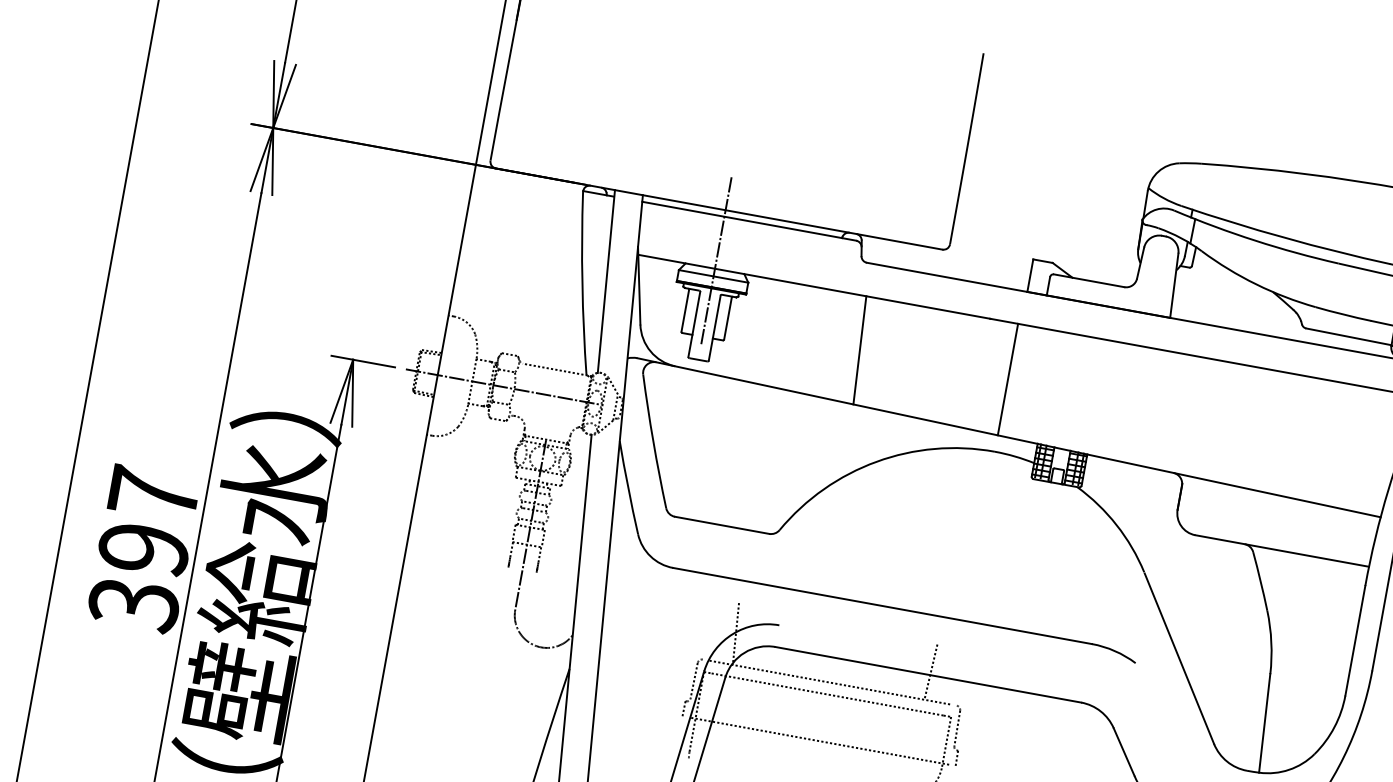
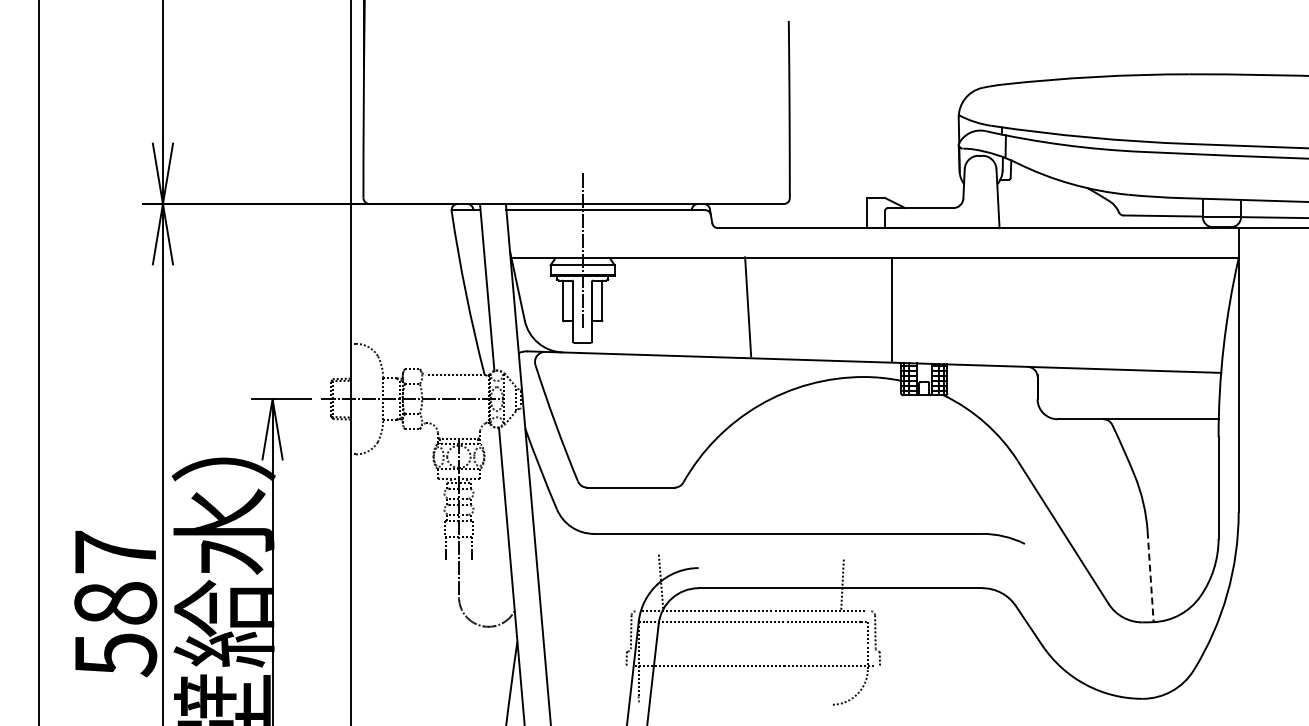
line: (860, 349) -> (748, 306), moved
line: (1007, 378) -> (891, 309), moved
text: (138, 577) -> (115, 629), 397 -> 587
line: (1264, 723) -> (1150, 577), solid -> dashed

